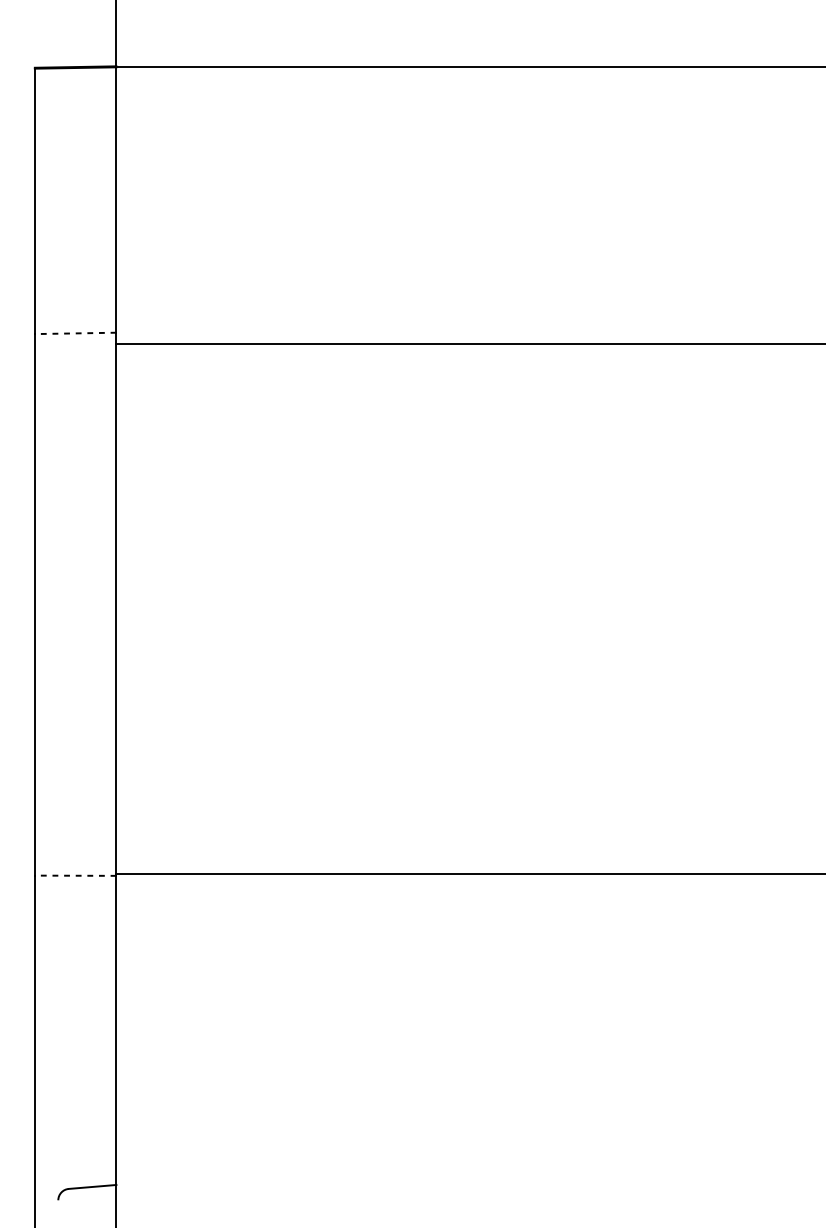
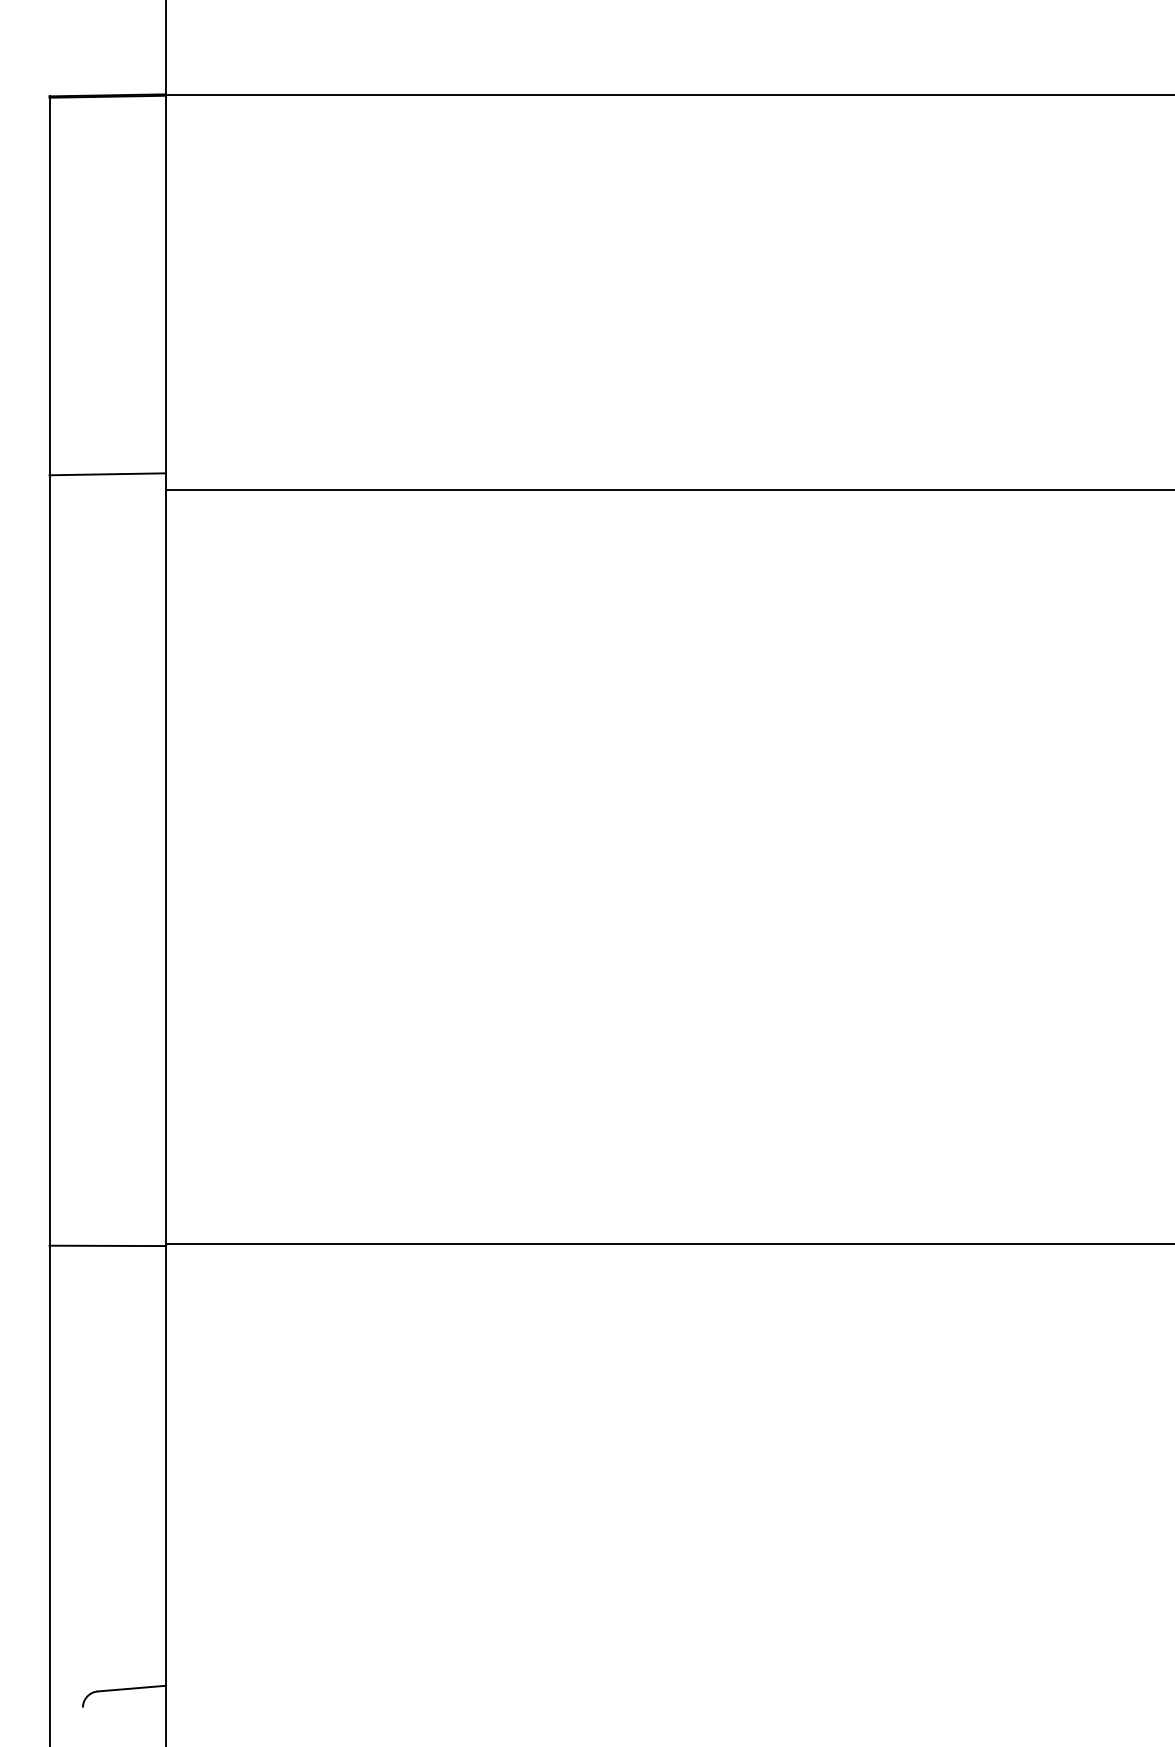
line: (75, 333) -> (107, 474), dashed -> solid
line: (75, 875) -> (107, 1245), dashed -> solid

